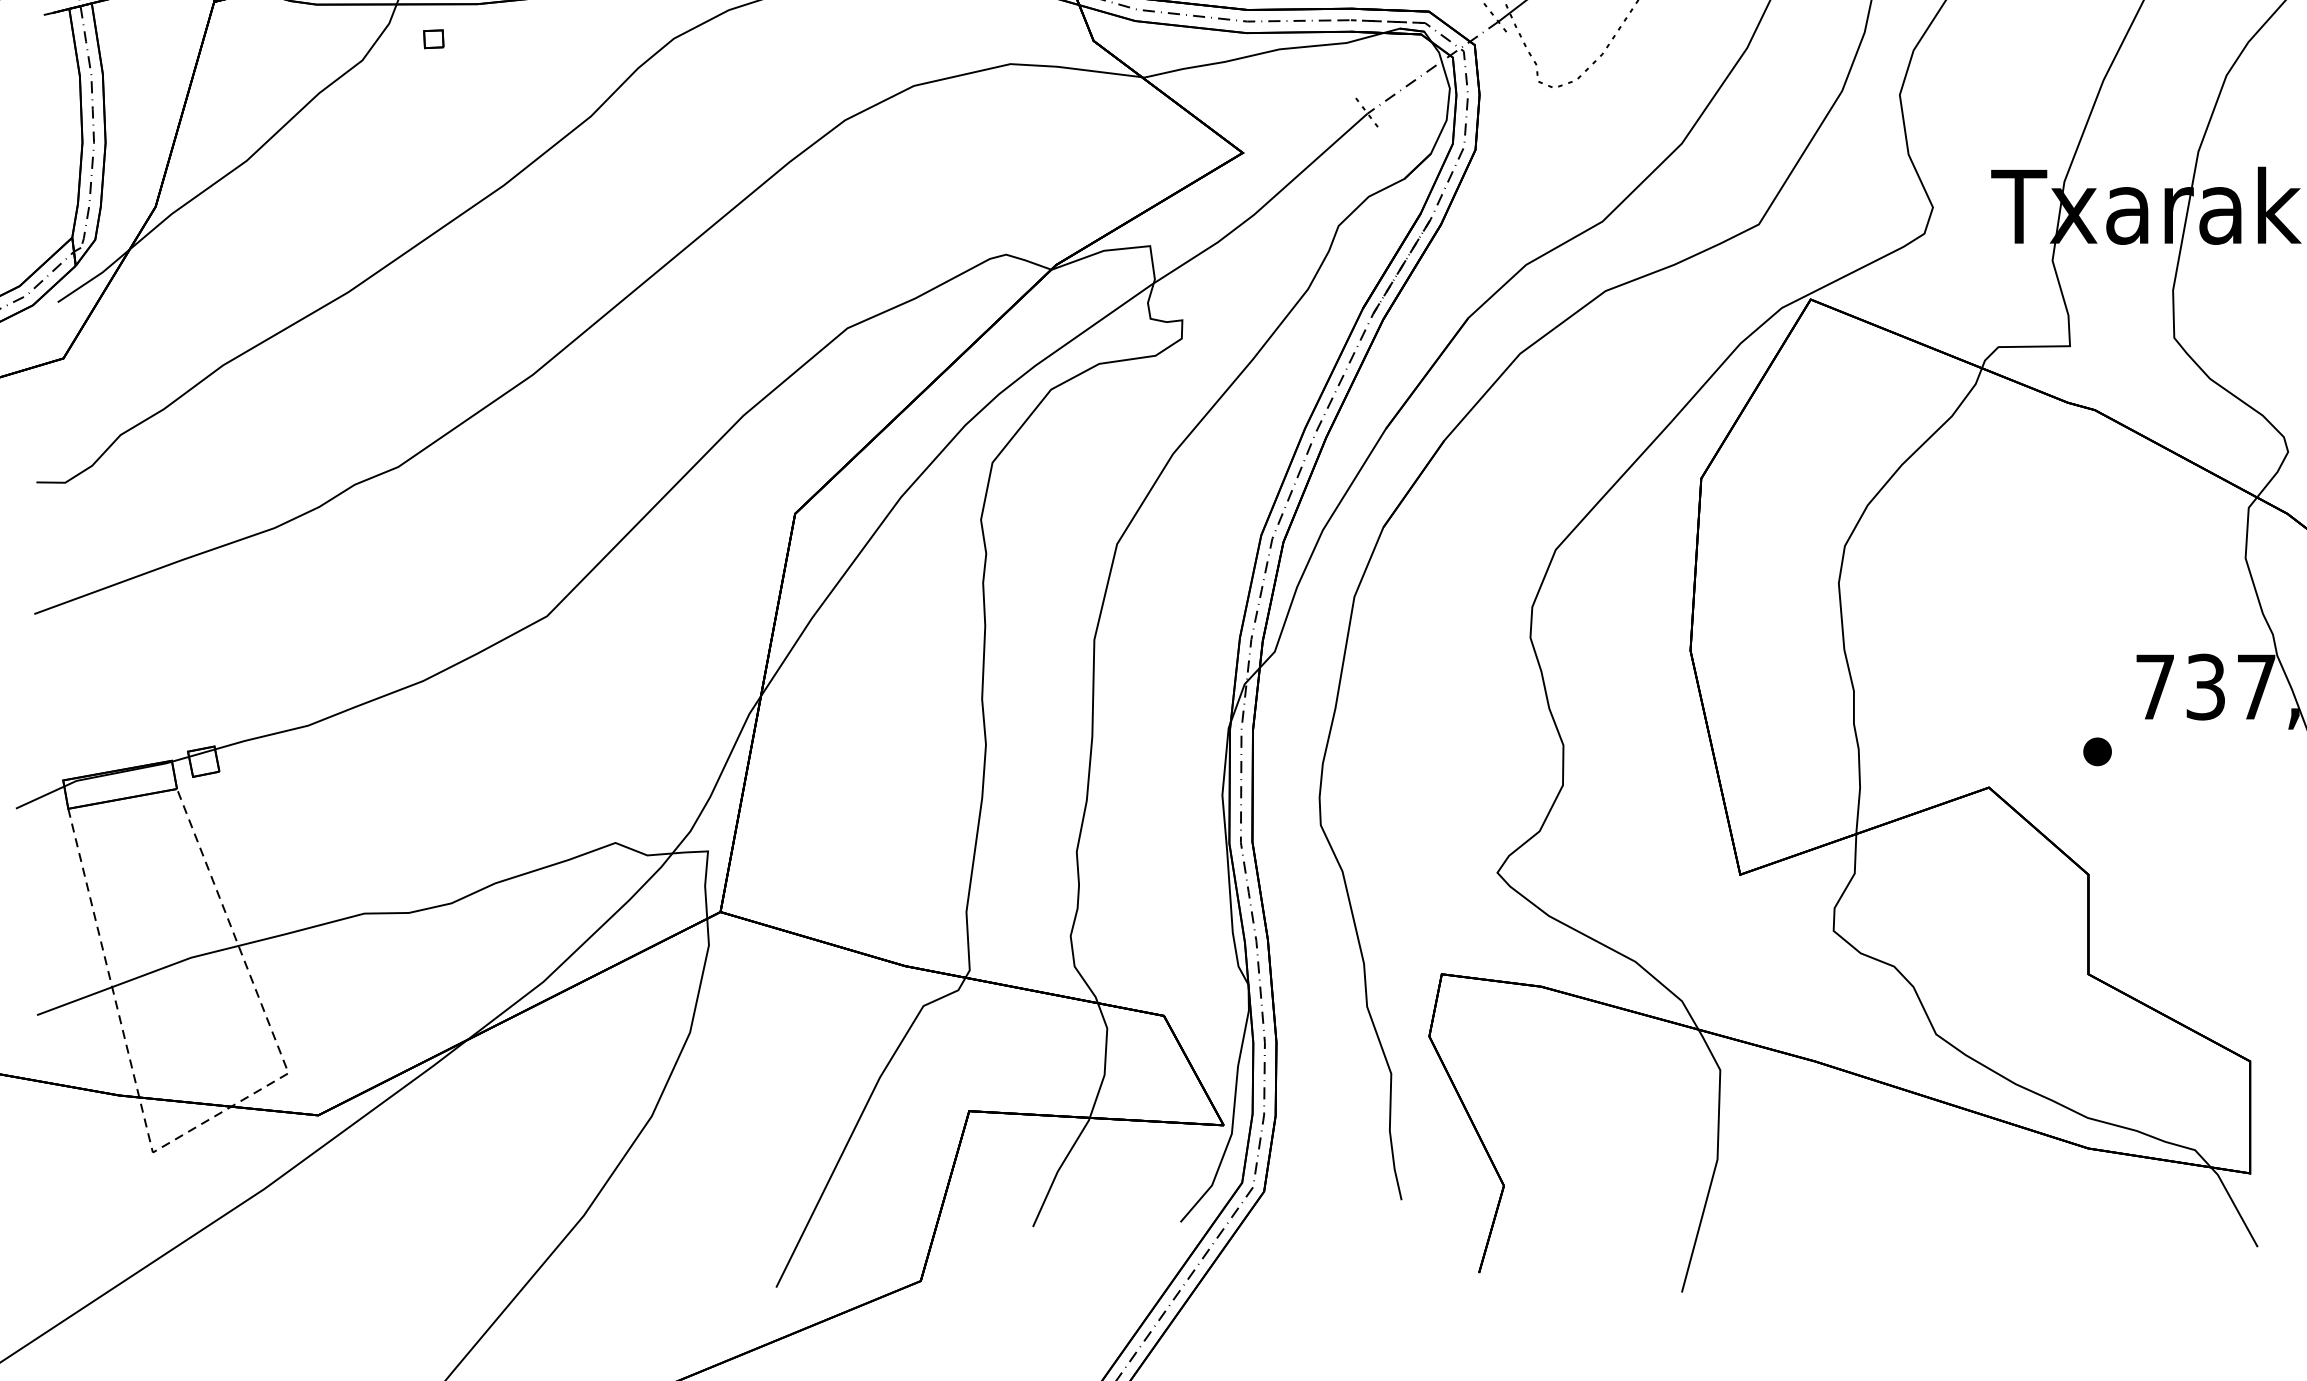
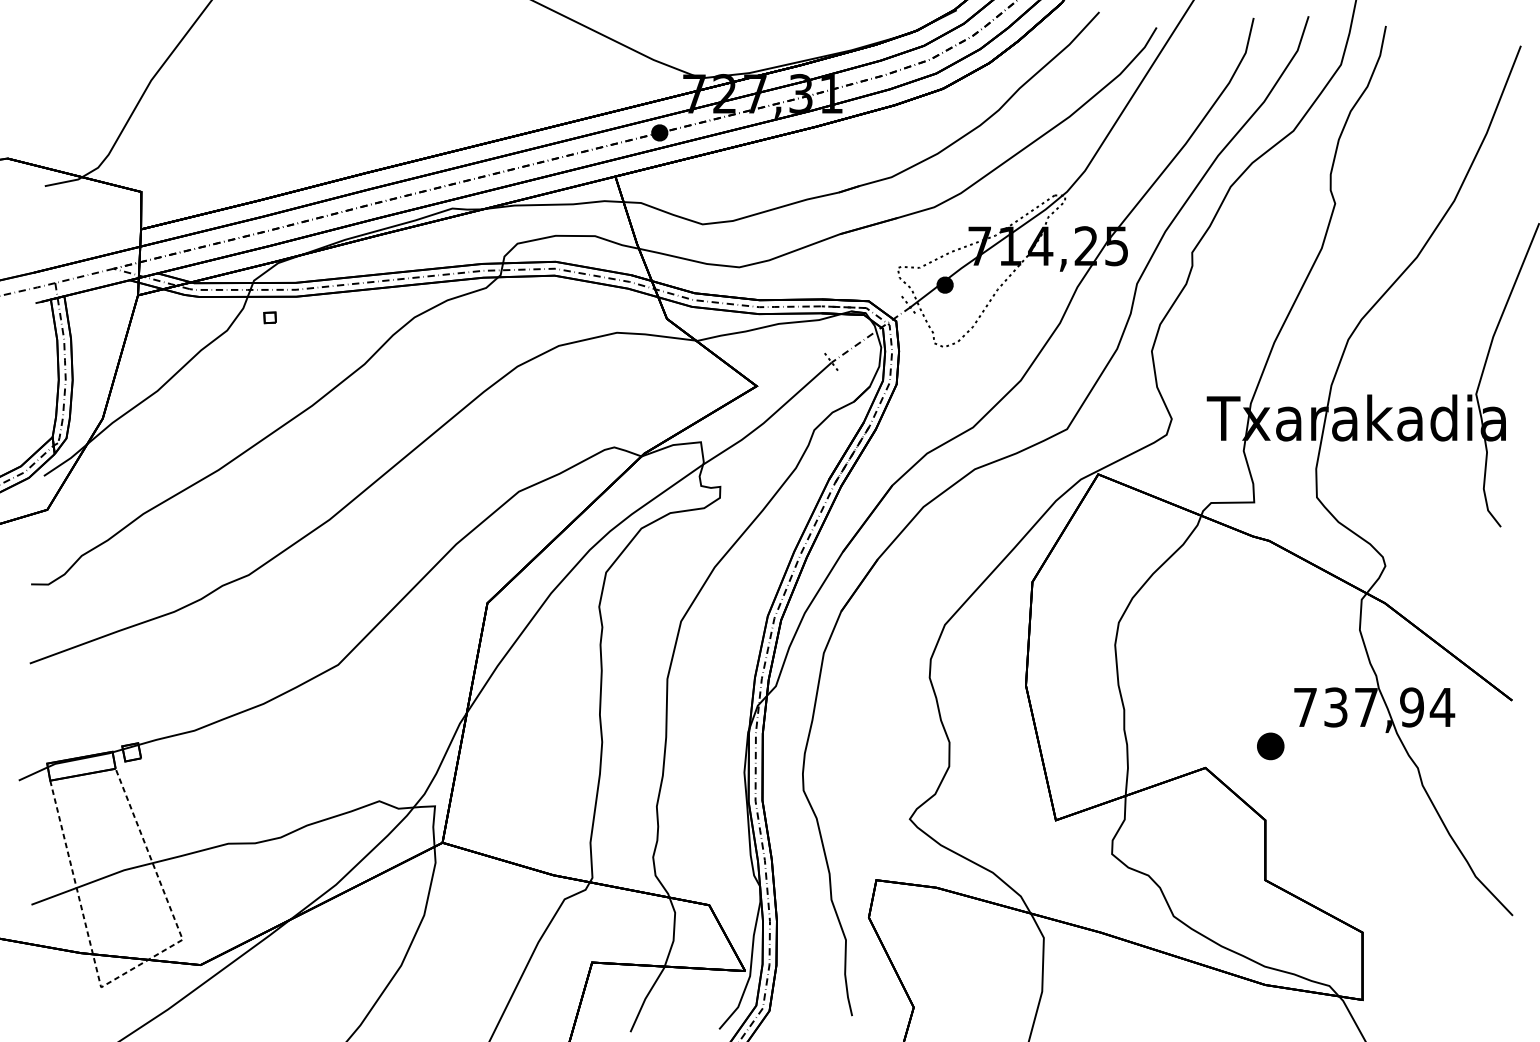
part: (2097, 751) -> (1270, 746), size x1.6

